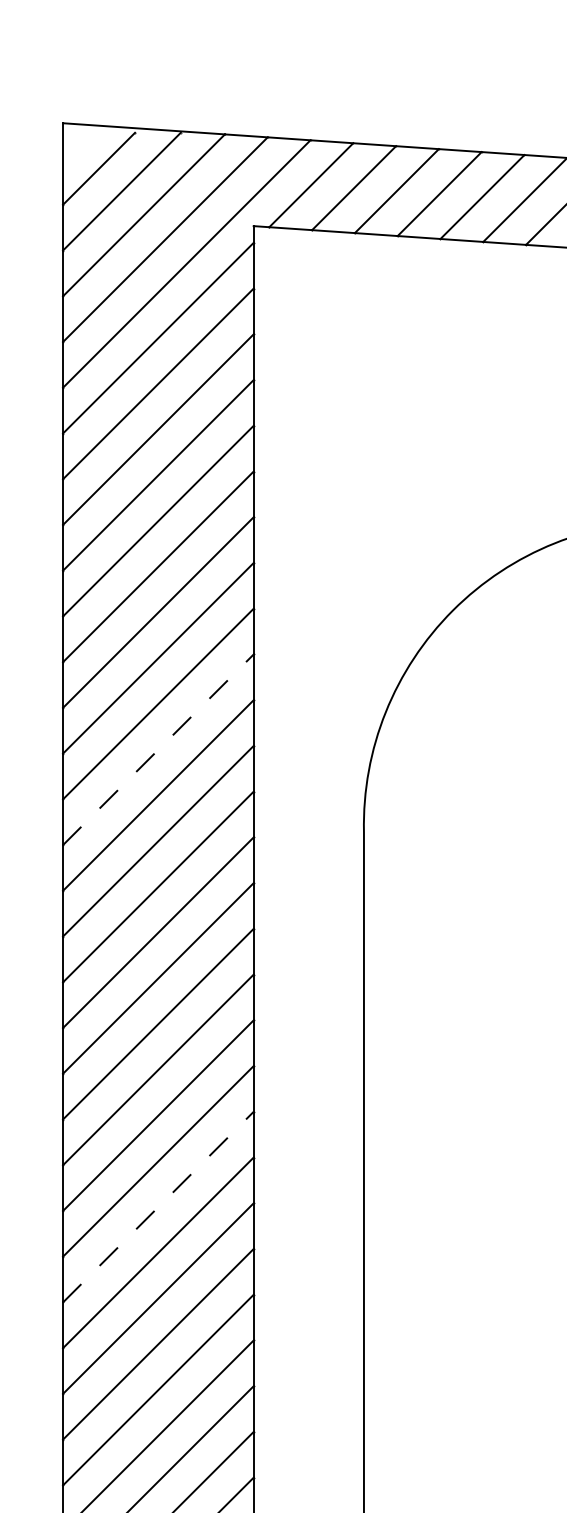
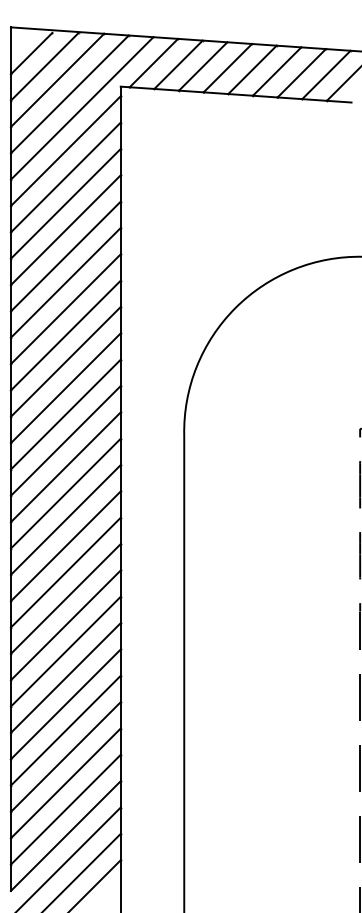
line: (157, 750) -> (65, 388), dashed -> solid
line: (157, 1206) -> (65, 651), dashed -> solid

